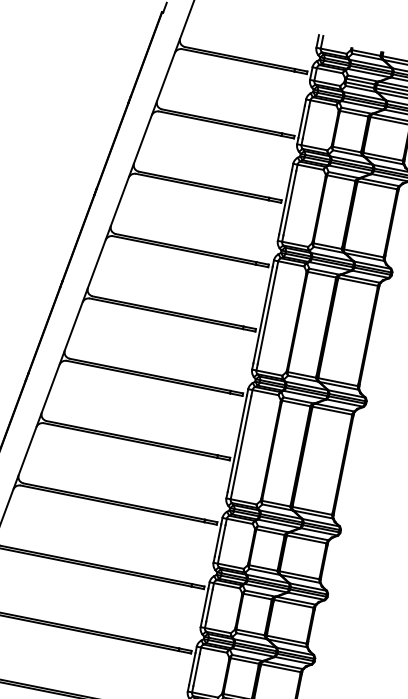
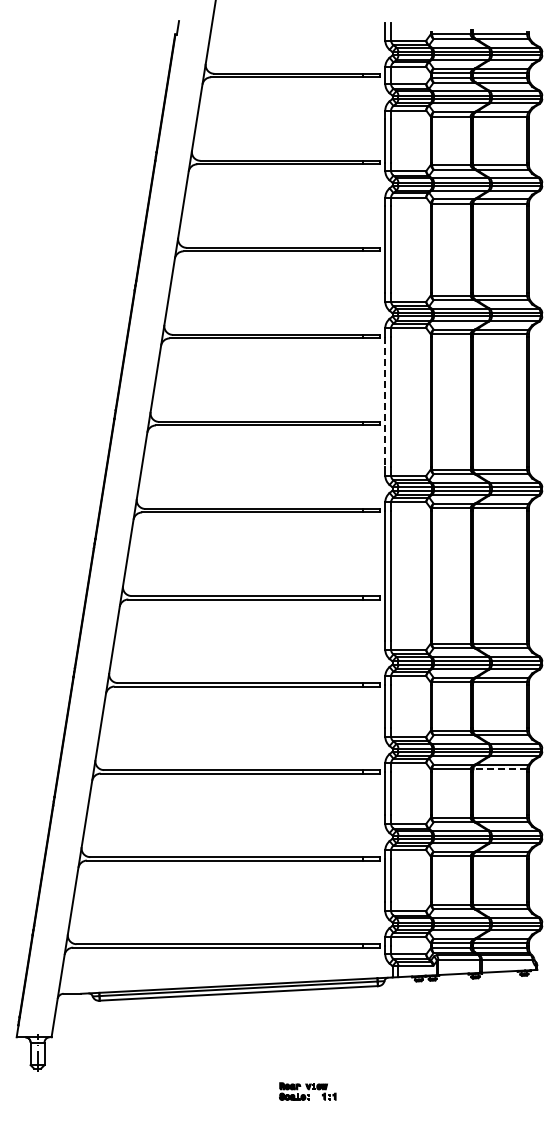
line: (263, 315) -> (385, 402), solid -> dashed
line: (293, 603) -> (500, 769), solid -> dashed

